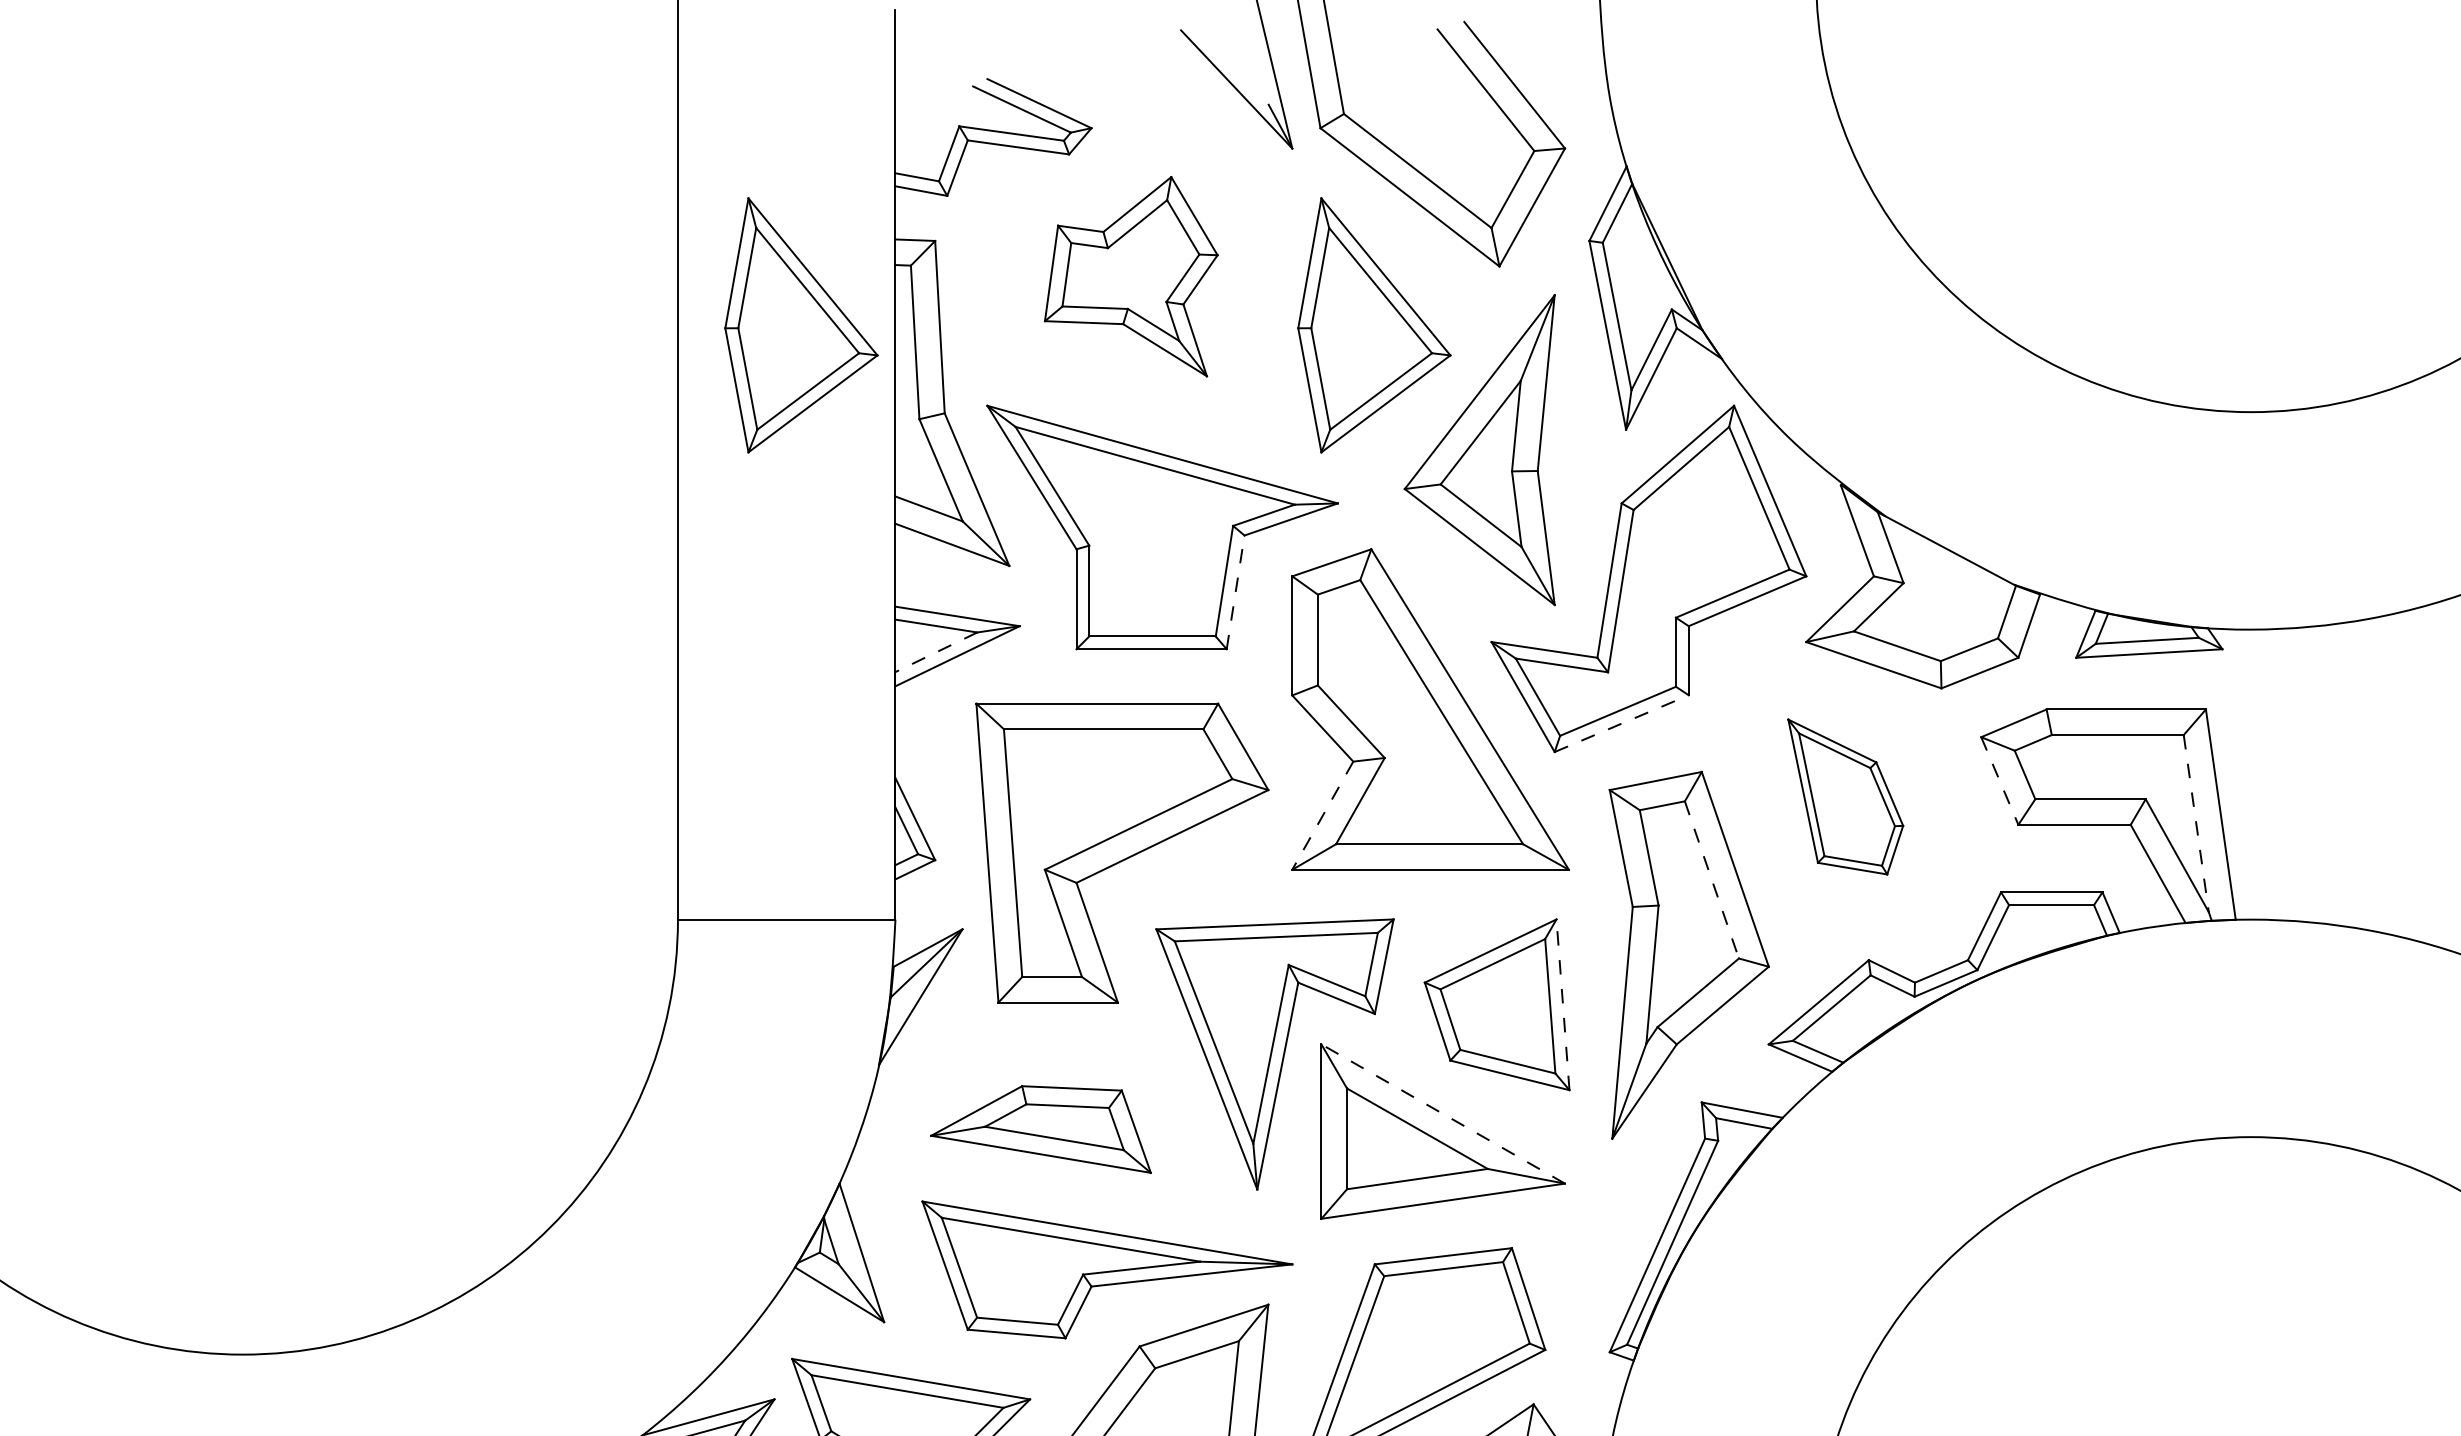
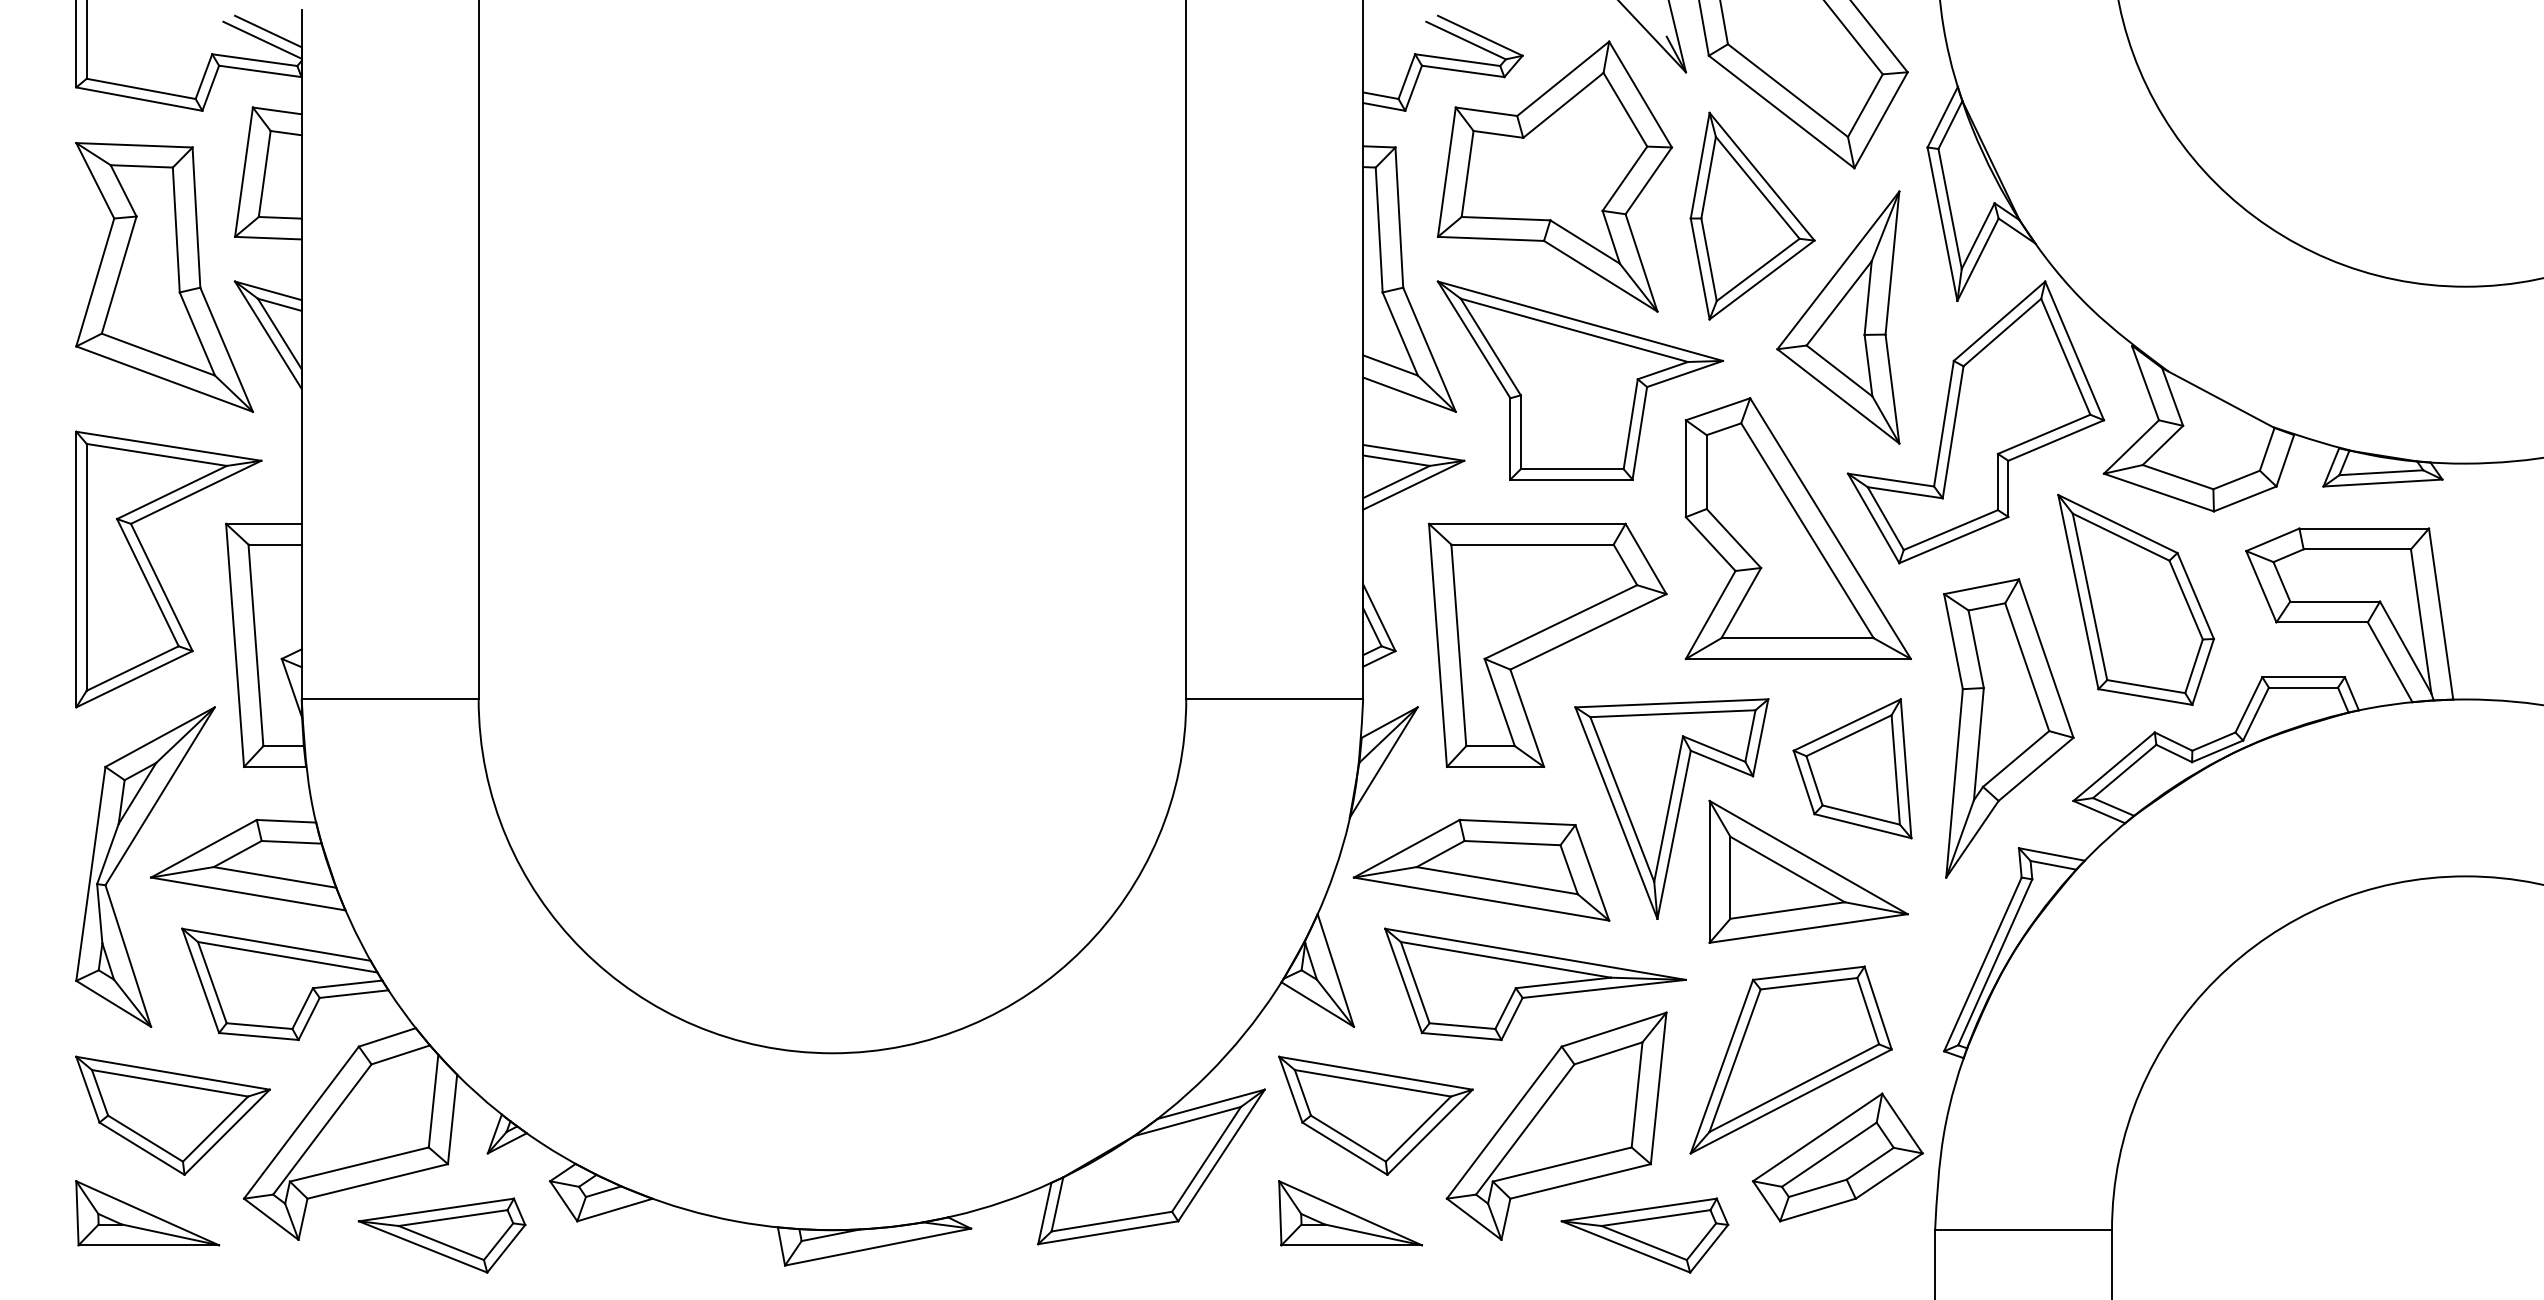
part: (1130, 276) -> (1554, 176), size x1.67
part: (801, 324) -> (1286, 215), removed
line: (1235, 592) -> (1639, 433), dashed -> solid
line: (936, 652) -> (1396, 482), dashed -> solid
line: (1622, 722) -> (1954, 539), dashed -> solid
line: (1999, 780) -> (2261, 586), dashed -> solid
part: (1845, 796) -> (2135, 599), size x1.67
line: (1322, 816) -> (1710, 615), dashed -> solid
line: (2196, 823) -> (2421, 621), dashed -> solid
line: (1712, 880) -> (2027, 667), dashed -> solid
line: (1563, 1004) -> (1906, 768), dashed -> solid
line: (1443, 1113) -> (1808, 857), dashed -> solid
part: (1040, 1128) -> (1481, 869), size x1.43

